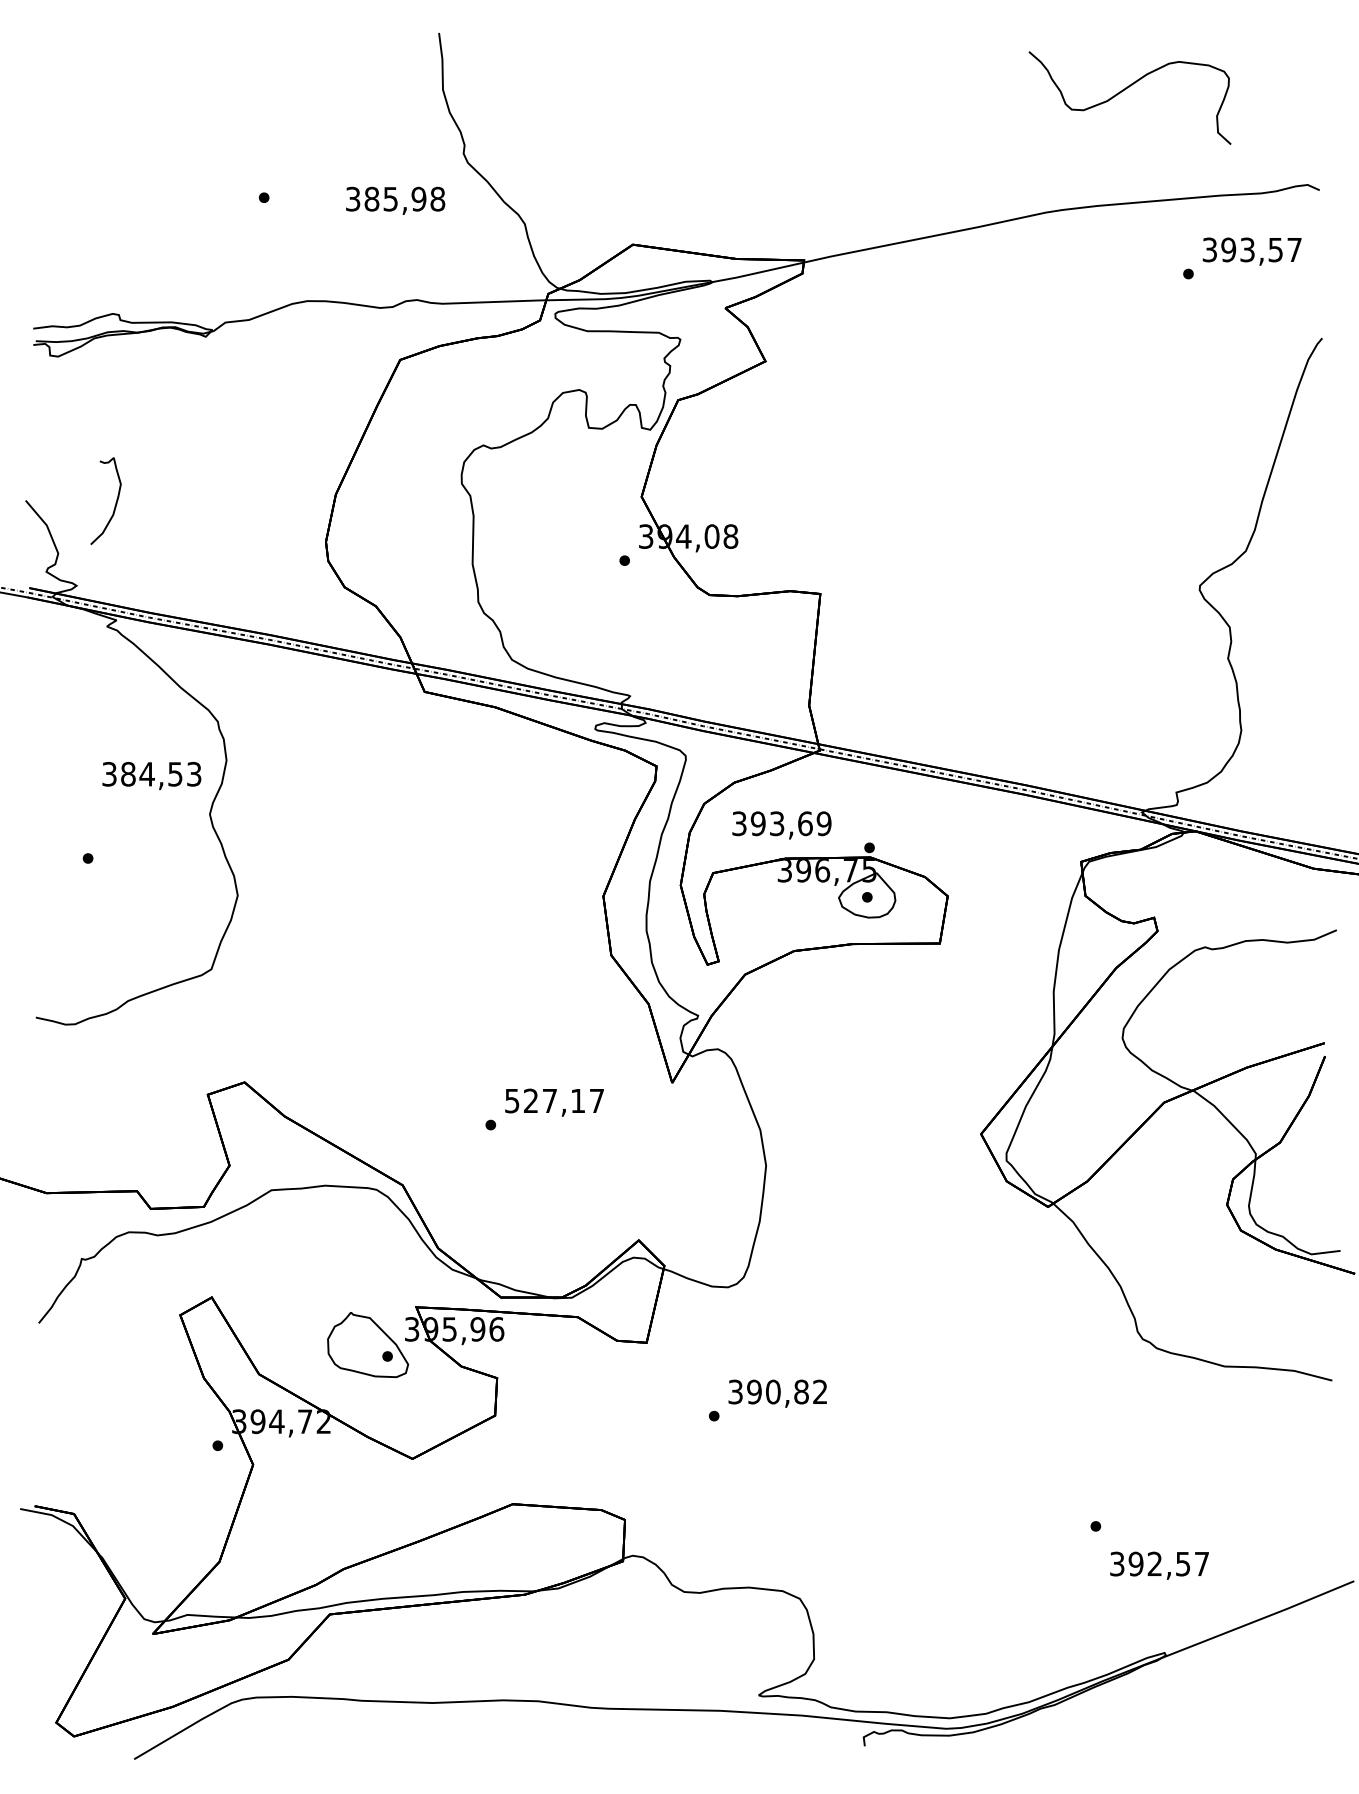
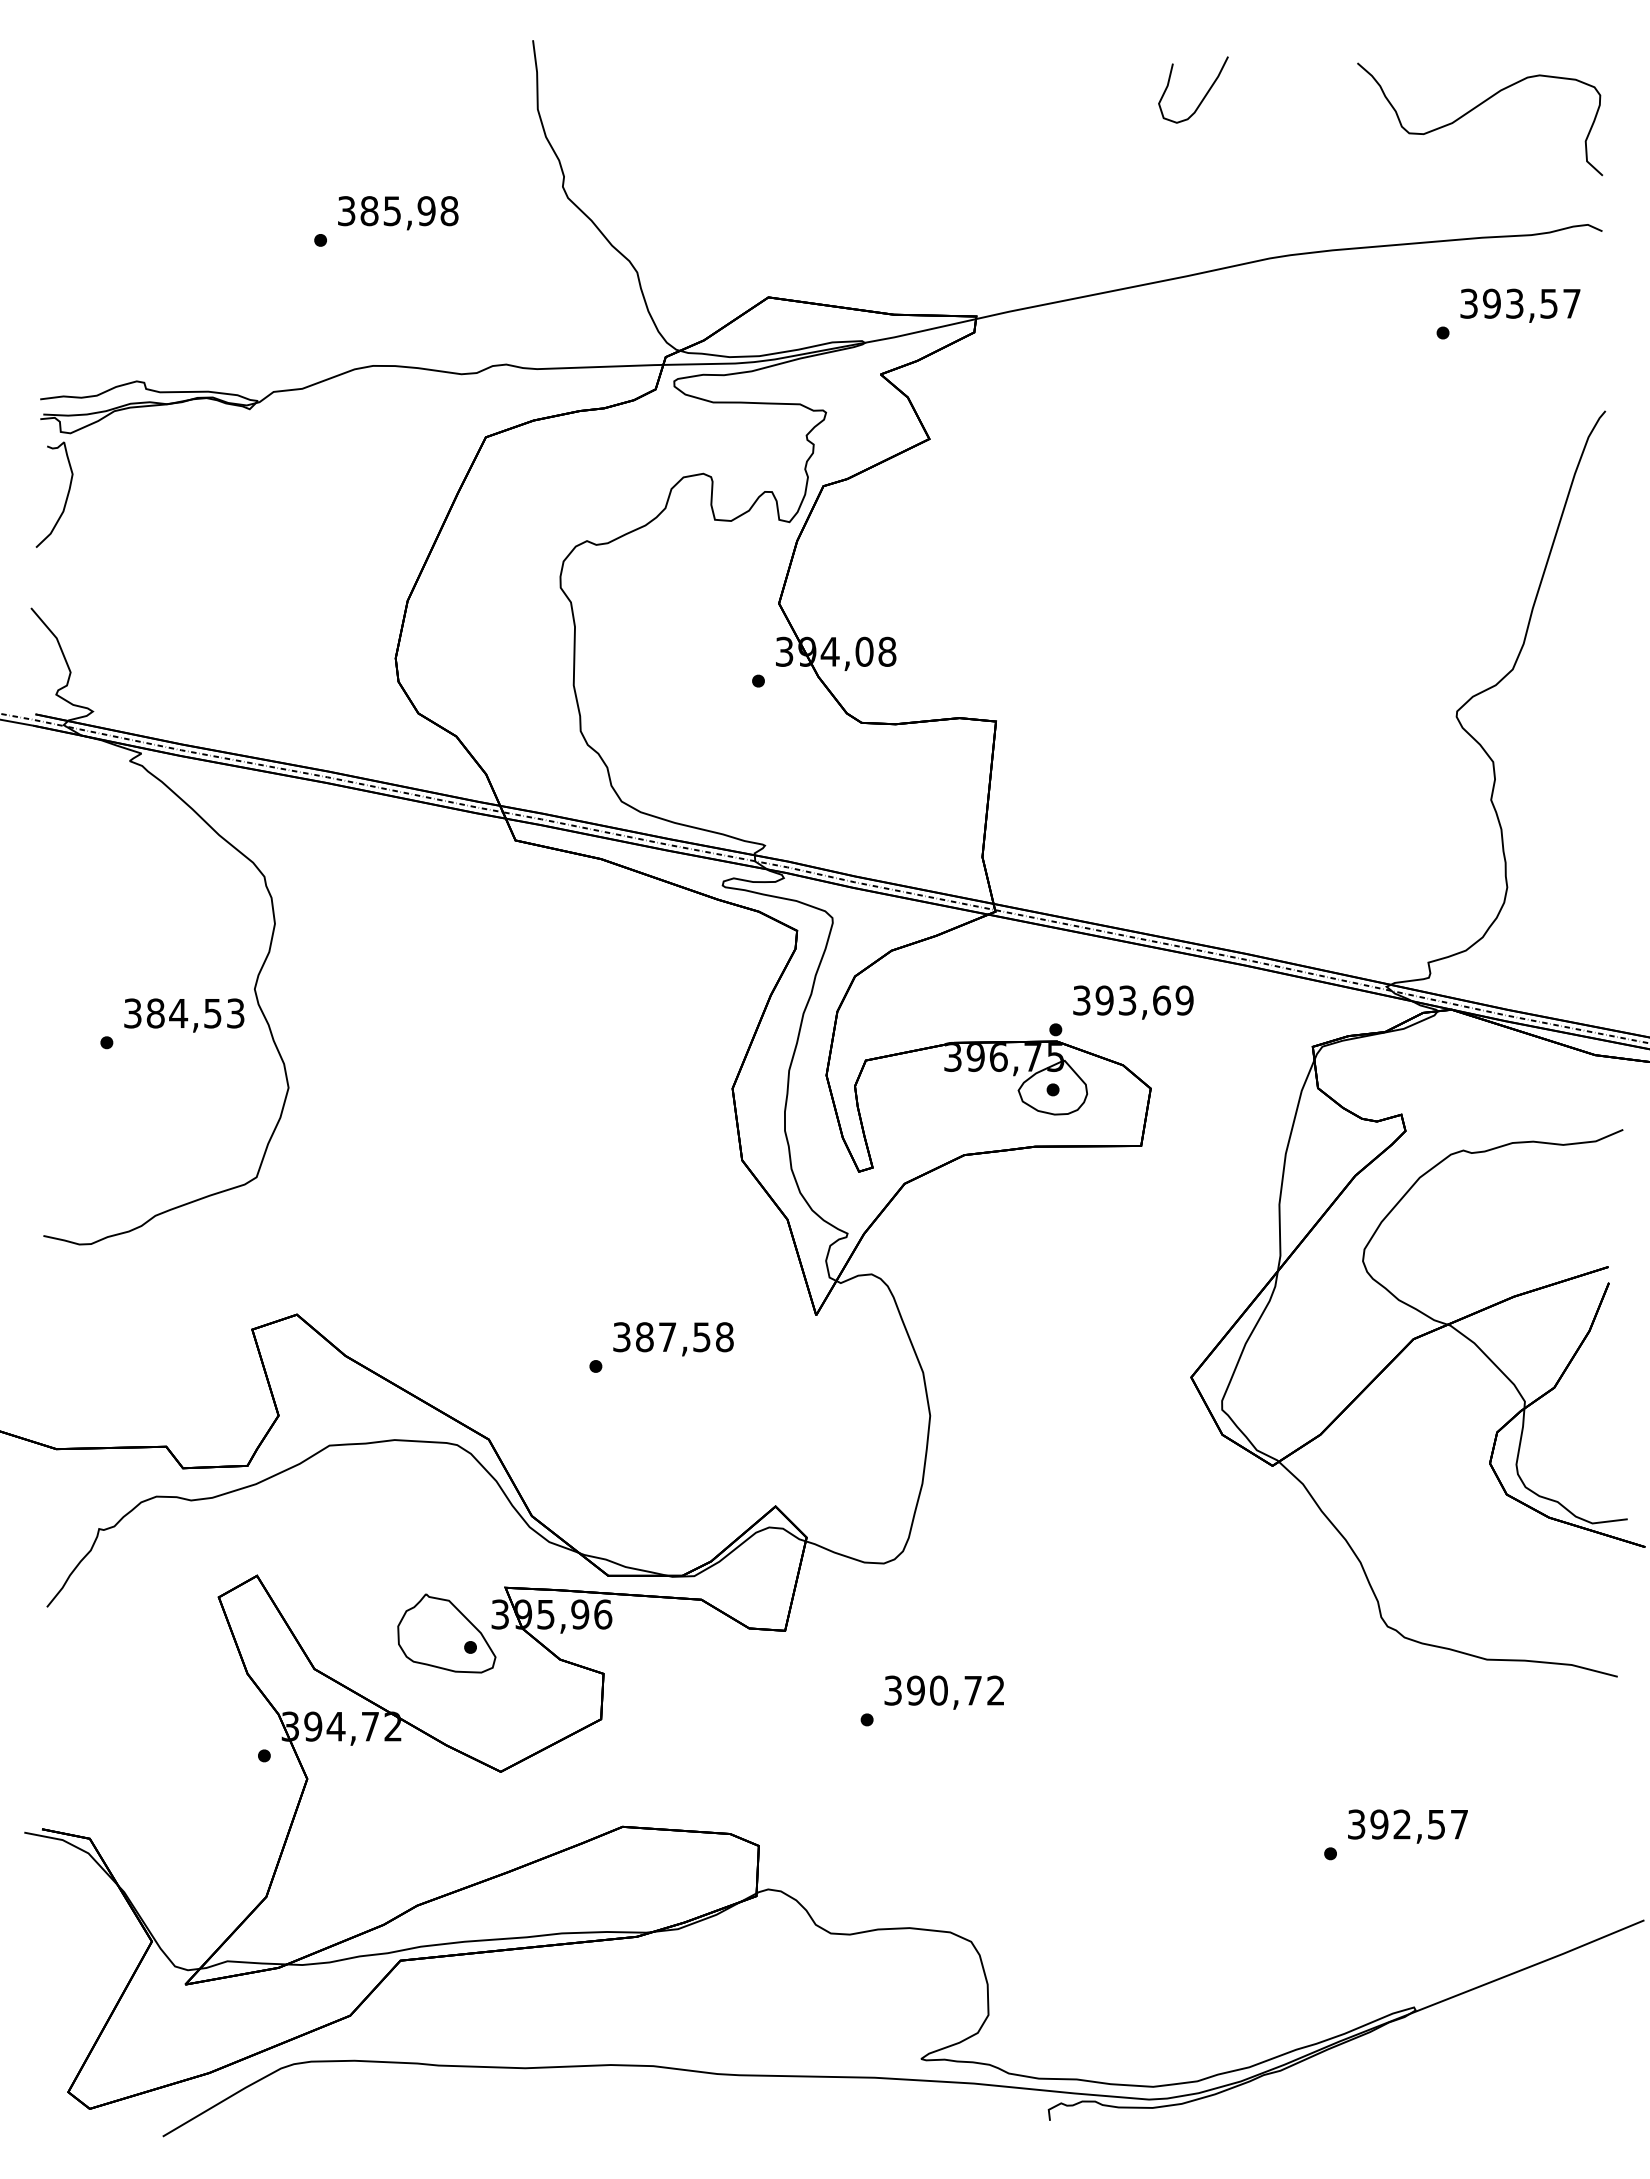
curve: (992, 78) -> (1204, 95), added
curve: (1125, 89) -> (1474, 109), moved
text: (395, 201) -> (398, 213), moved
curve: (114, 505) -> (65, 499), moved
text: (152, 775) -> (184, 1015), moved
text: (782, 825) -> (1133, 1002), moved
text: (554, 1101) -> (673, 1337), 527,17 -> 387,58
text: (801, 1391) -> (973, 1690), 390,82 -> 390,72
text: (1159, 1565) -> (1407, 1826), moved

